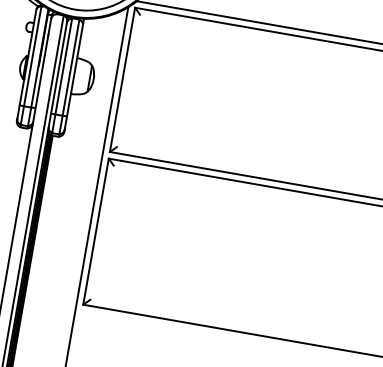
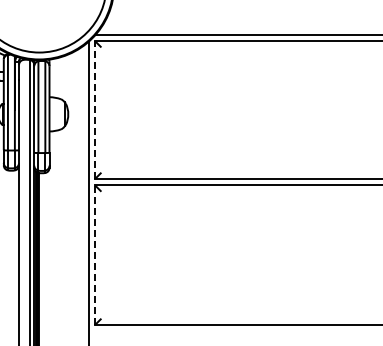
line: (122, 80) -> (95, 110), solid -> dashed
line: (96, 232) -> (95, 255), solid -> dashed

